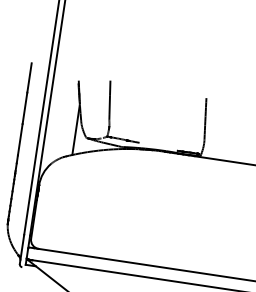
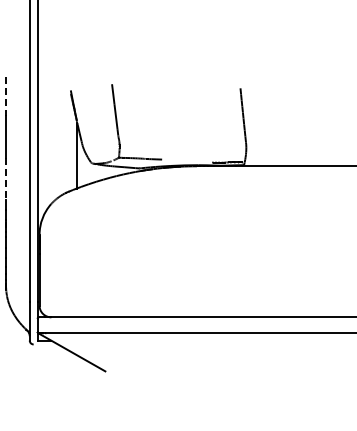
line: (29, 77) -> (6, 96), solid -> dashed
line: (20, 139) -> (6, 178), solid -> dashed

